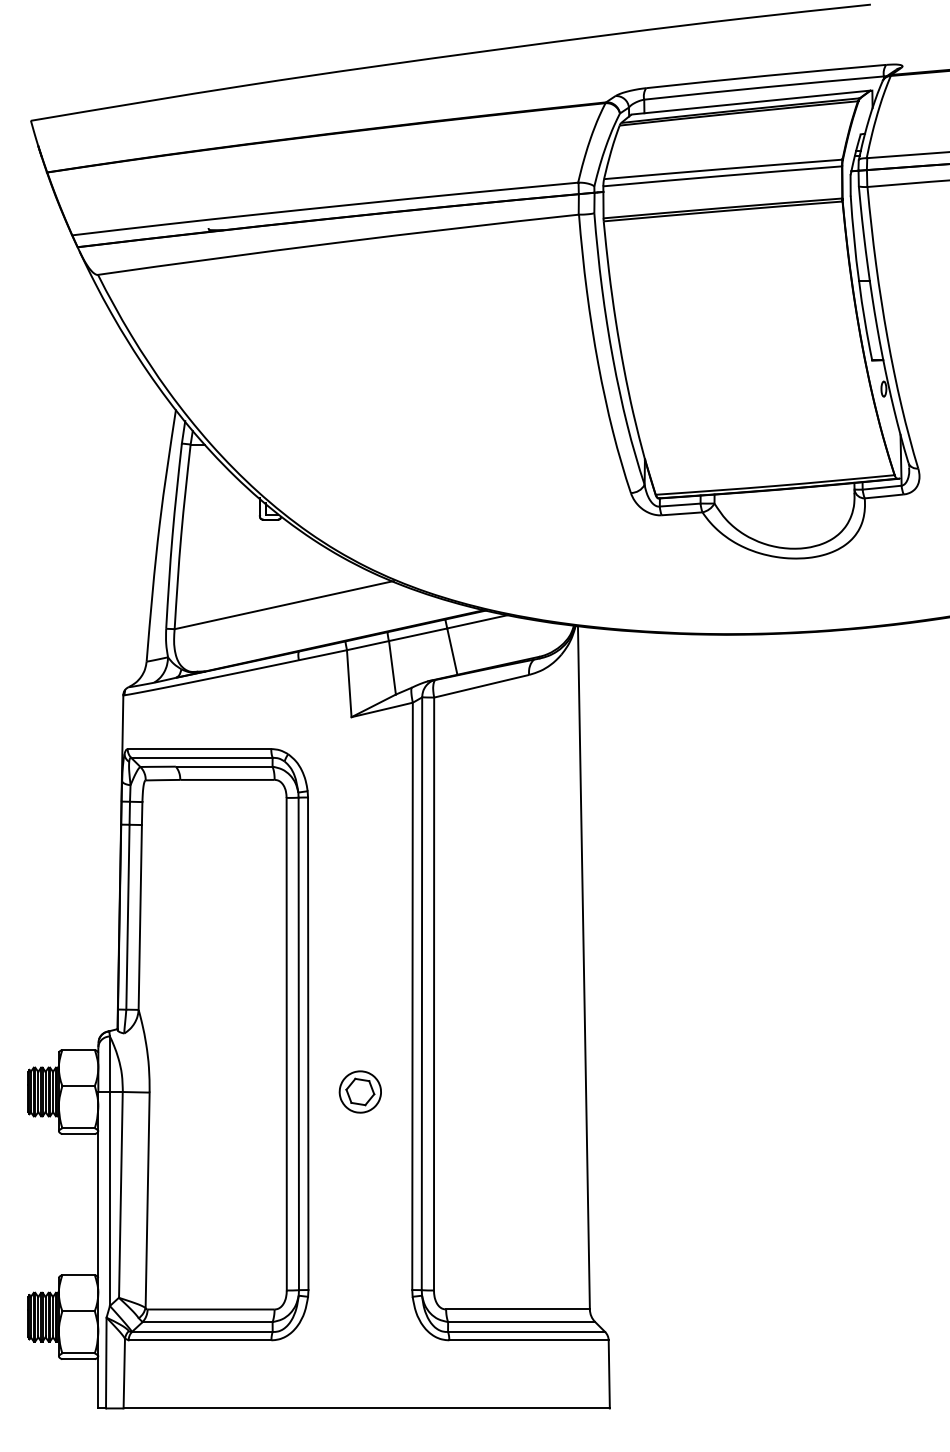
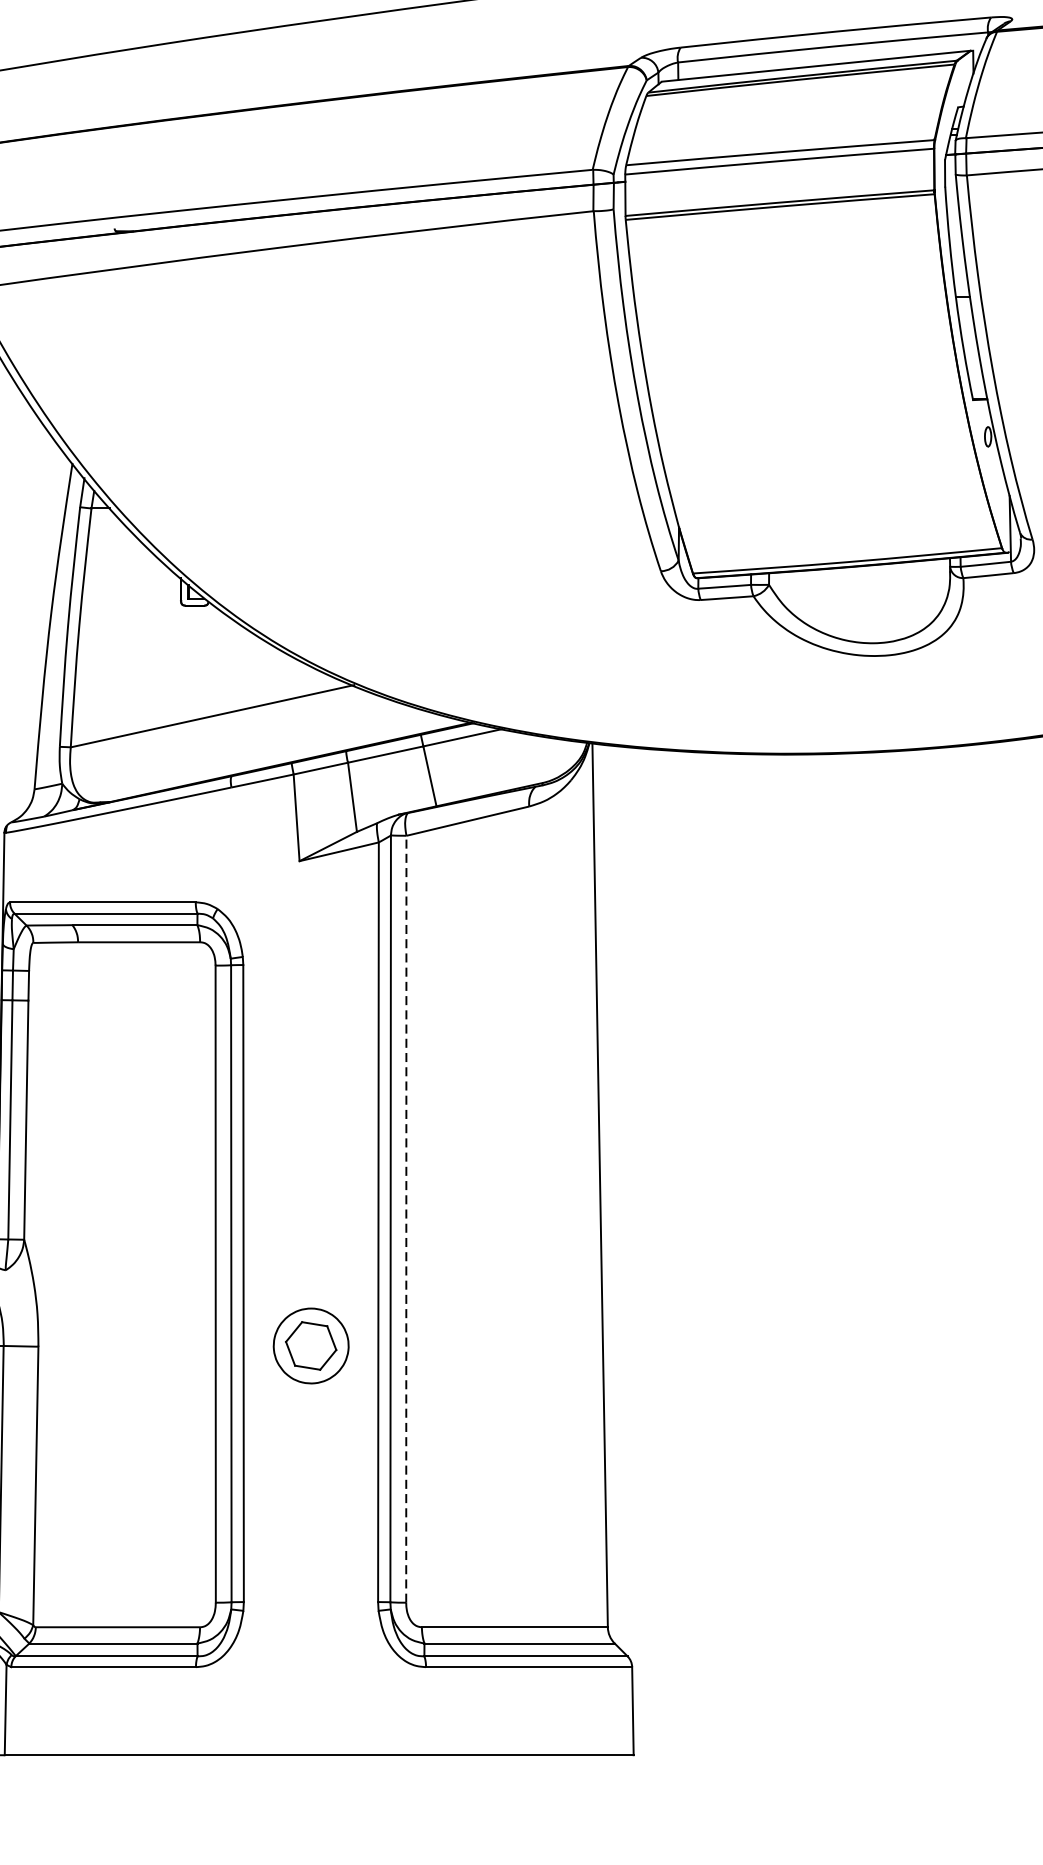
line: (434, 993) -> (406, 1218), solid -> dashed
part: (359, 1091) -> (309, 1345), size x1.4

